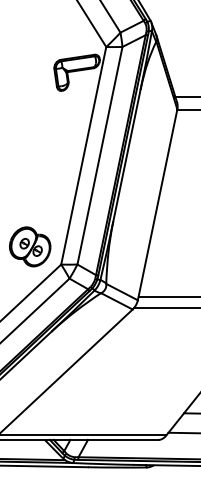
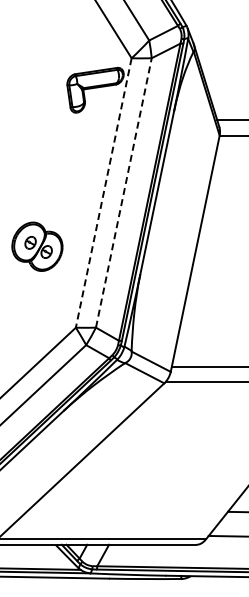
line: (83, 155) -> (103, 192), solid -> dashed
line: (99, 155) -> (123, 192), solid -> dashed
part: (30, 246) -> (37, 246), moved

